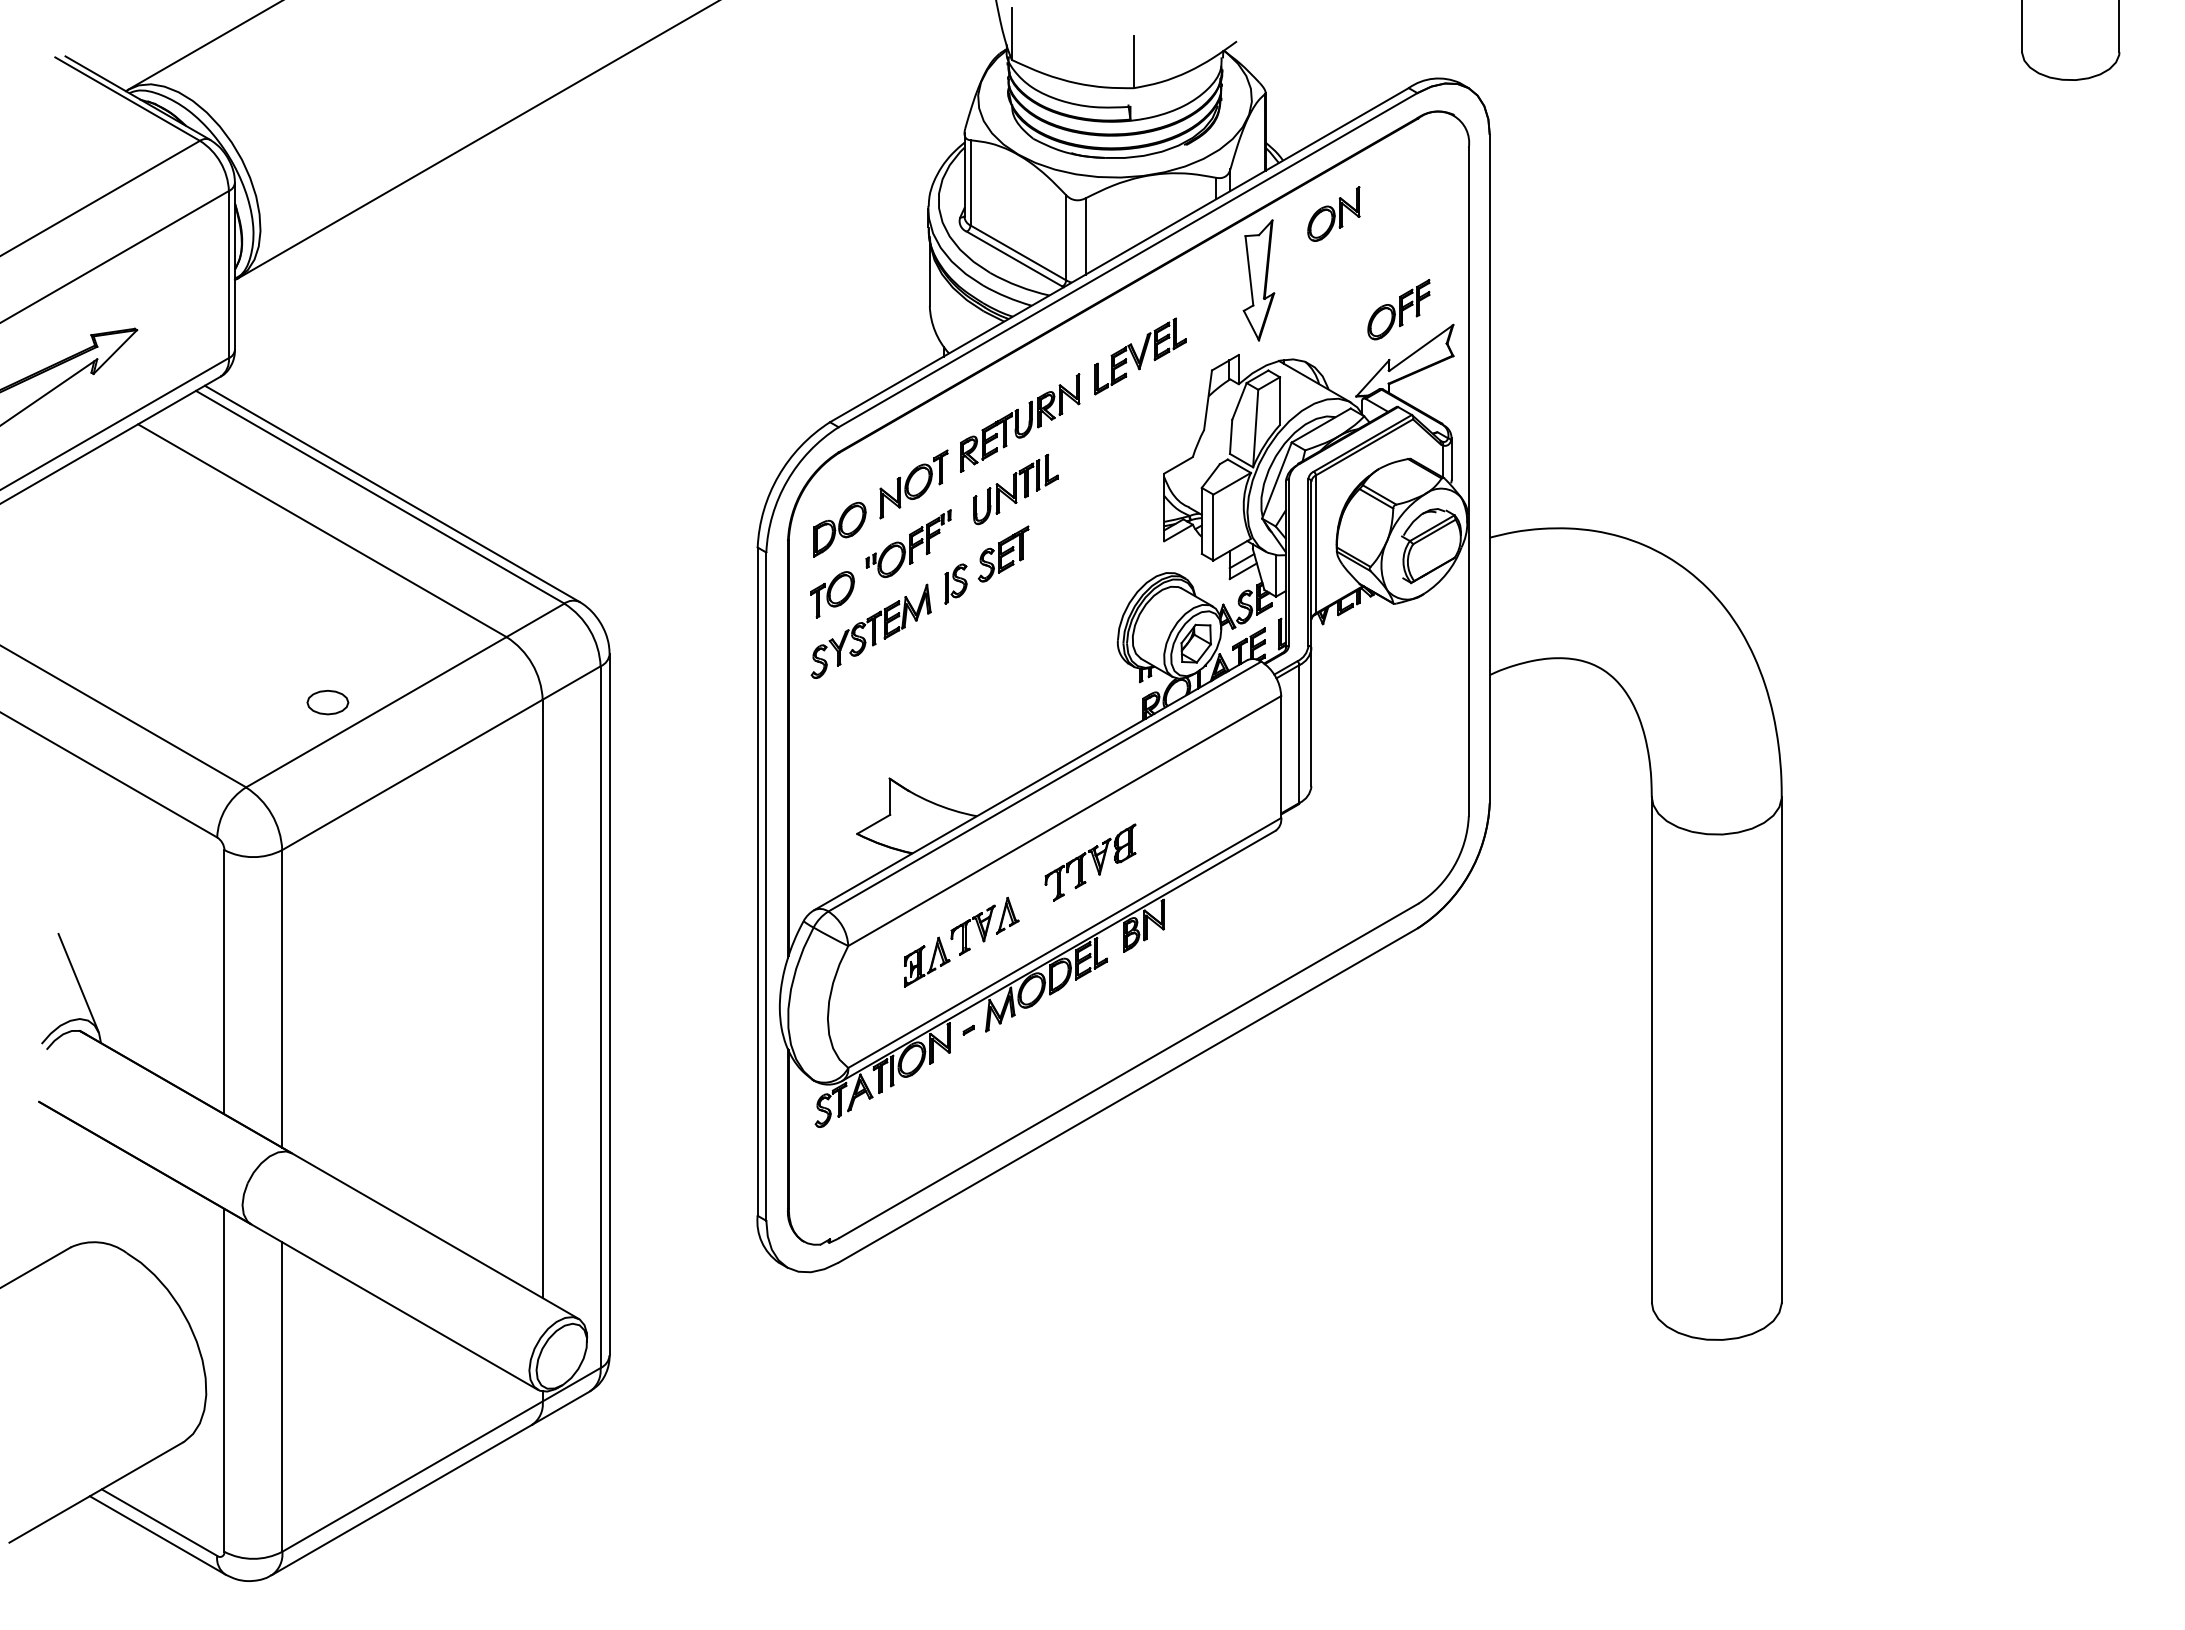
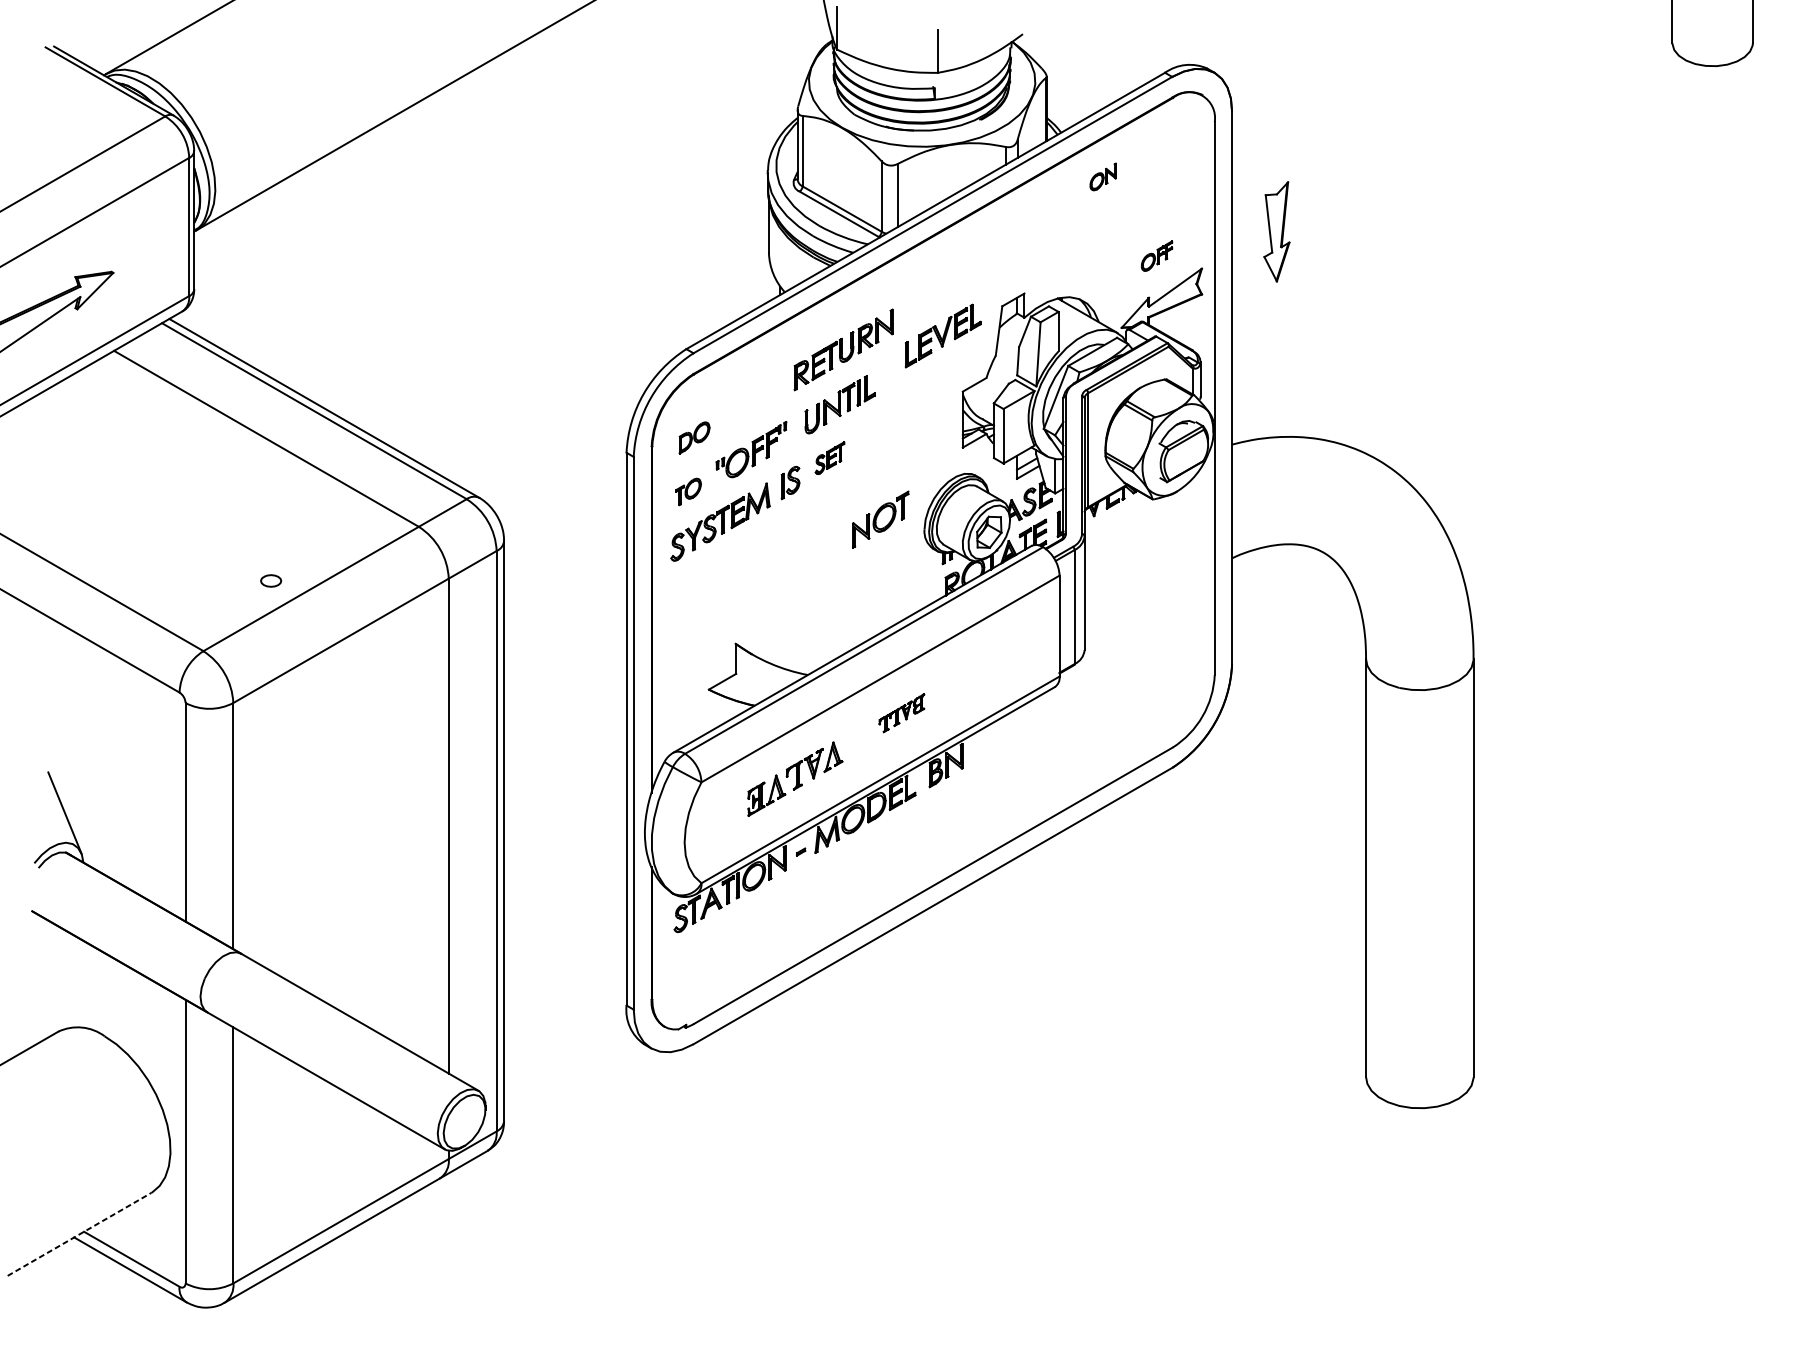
part: (1333, 213) -> (1102, 176), size x0.6
part: (1258, 280) -> (1276, 231), moved
part: (1398, 309) -> (1156, 255), size x0.6
part: (1140, 356) -> (943, 336), moved
part: (913, 484) -> (880, 519), moved
part: (839, 529) -> (694, 437), size x0.7
part: (1003, 553) -> (829, 457), size x0.7
part: (832, 594) -> (688, 491), size x0.7
part: (327, 702) -> (270, 580), size x0.6
part: (1090, 862) -> (901, 713), size x0.6
line: (96, 1492) -> (79, 1234), solid -> dashed

